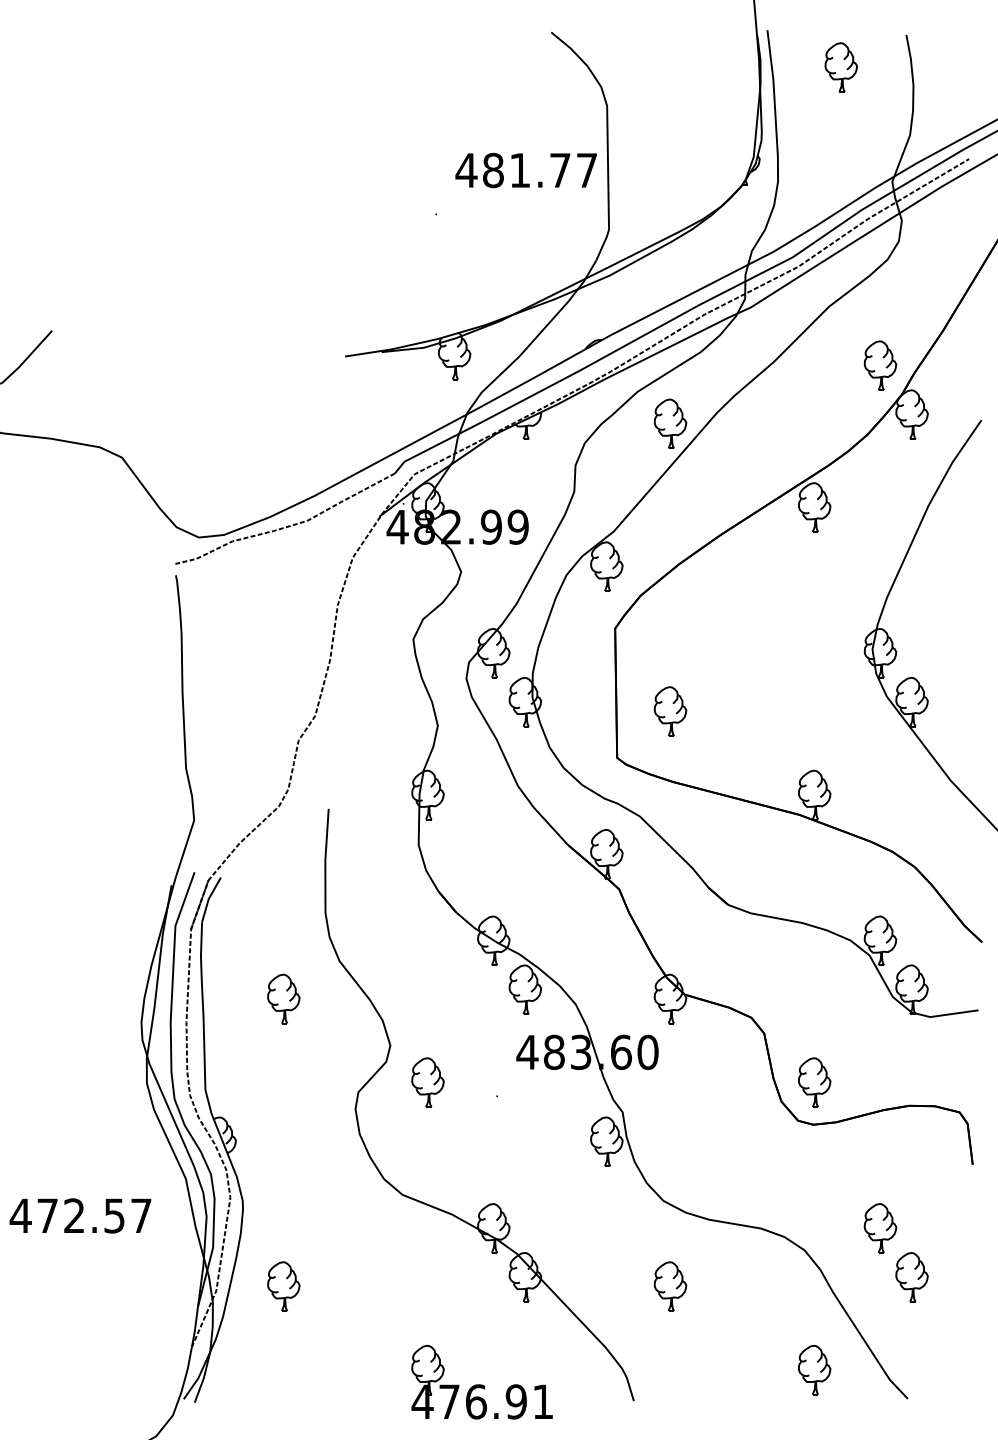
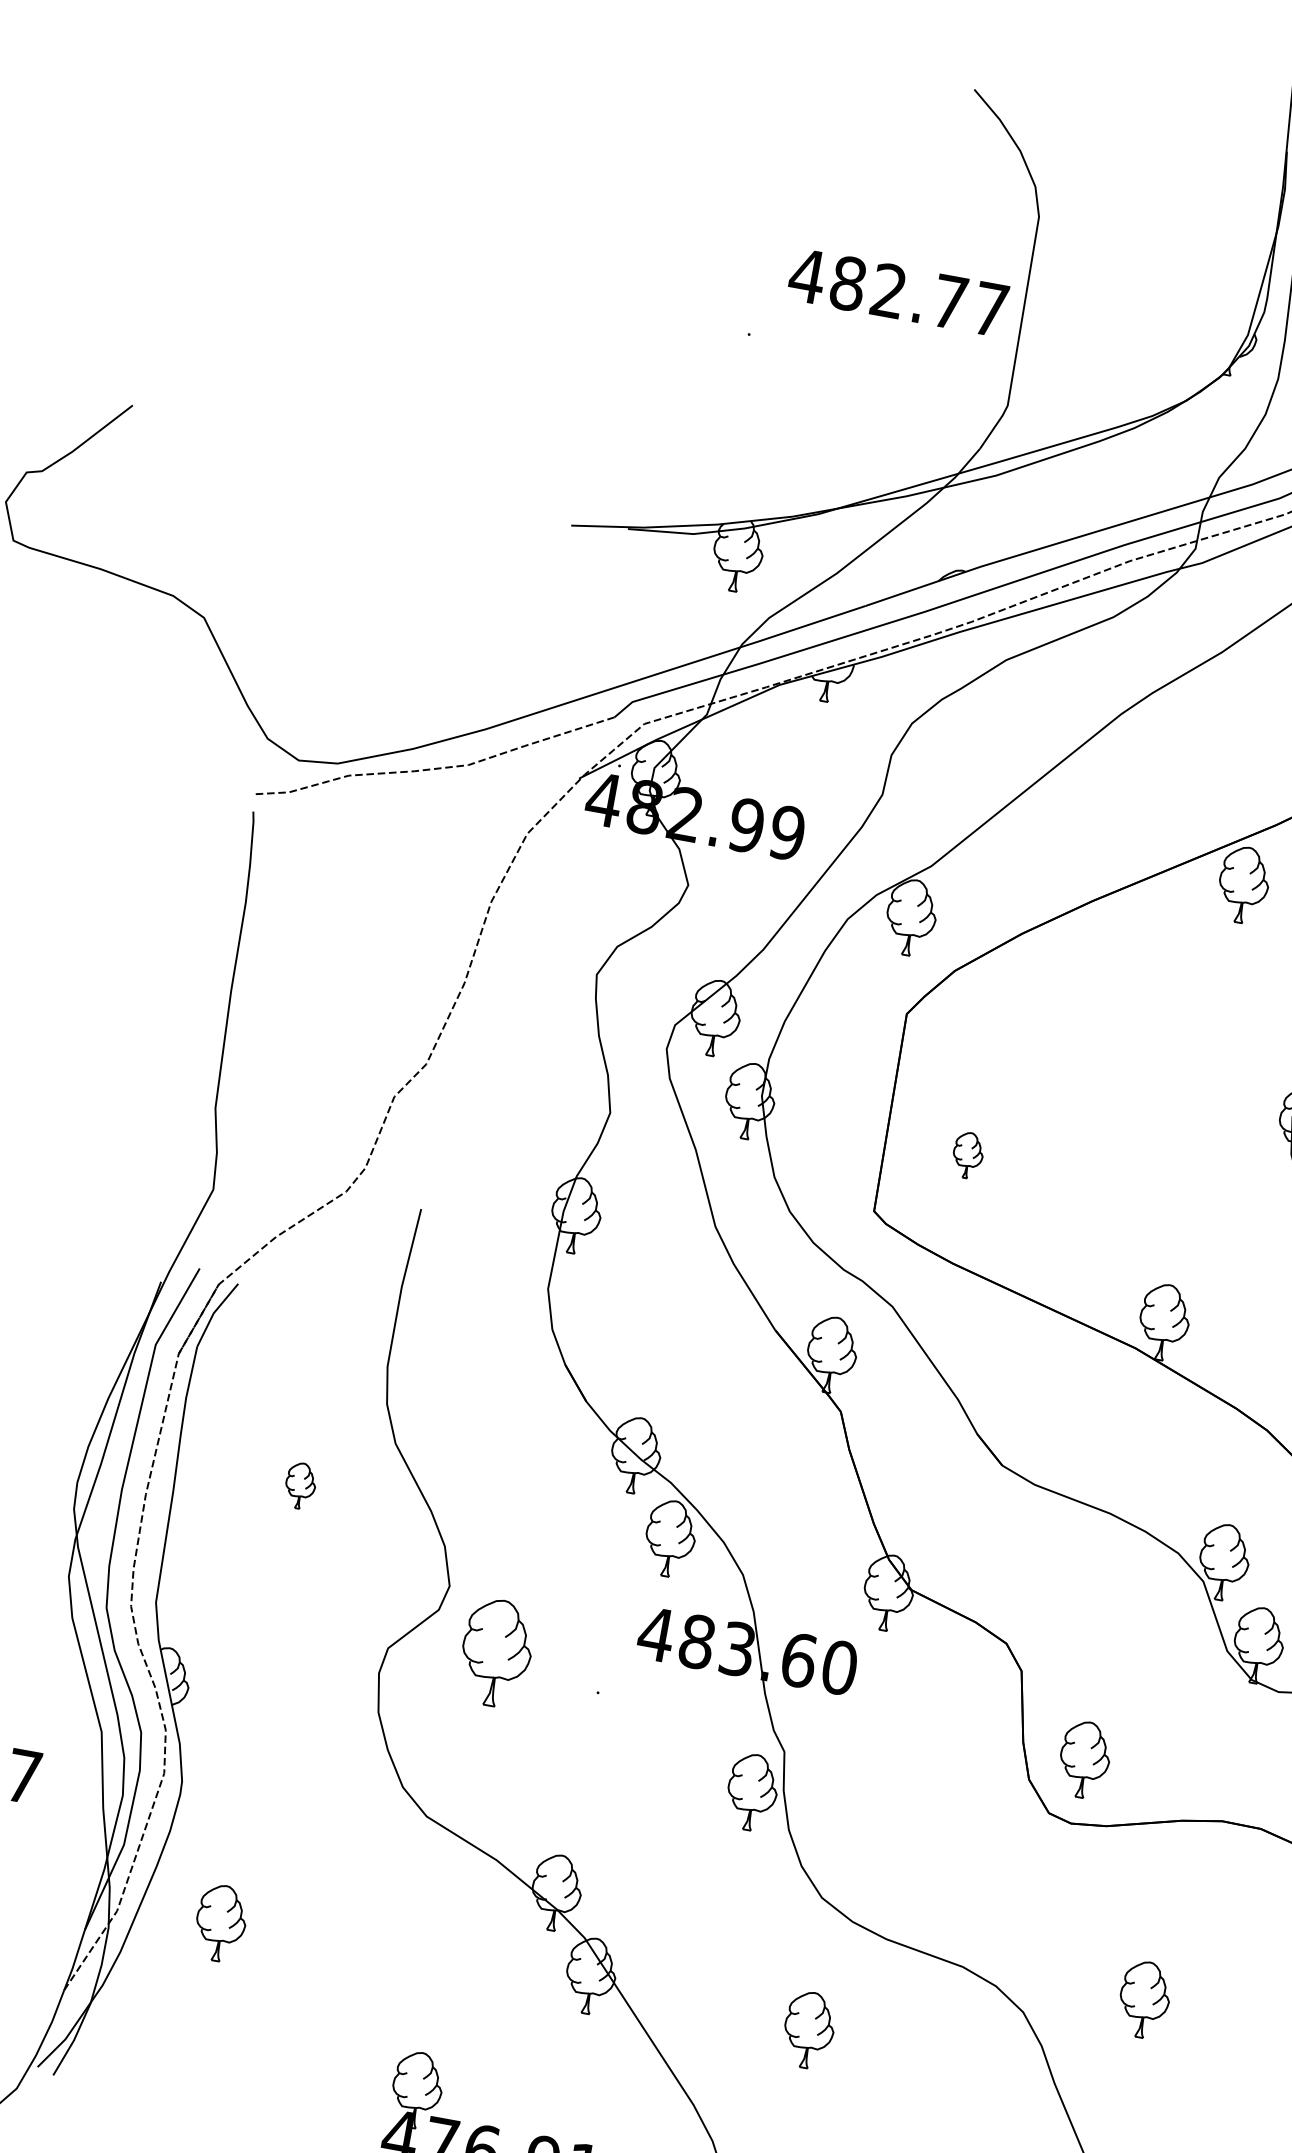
text: (519, 169) -> (888, 289), 481.77 -> 482.77
part: (670, 423) -> (1047, 717), removed
part: (670, 711) -> (968, 1155), size x0.6
part: (283, 998) -> (300, 1485), size x0.6
part: (427, 1082) -> (495, 1652), size x1.4
part: (911, 1277) -> (1178, 2083), removed

